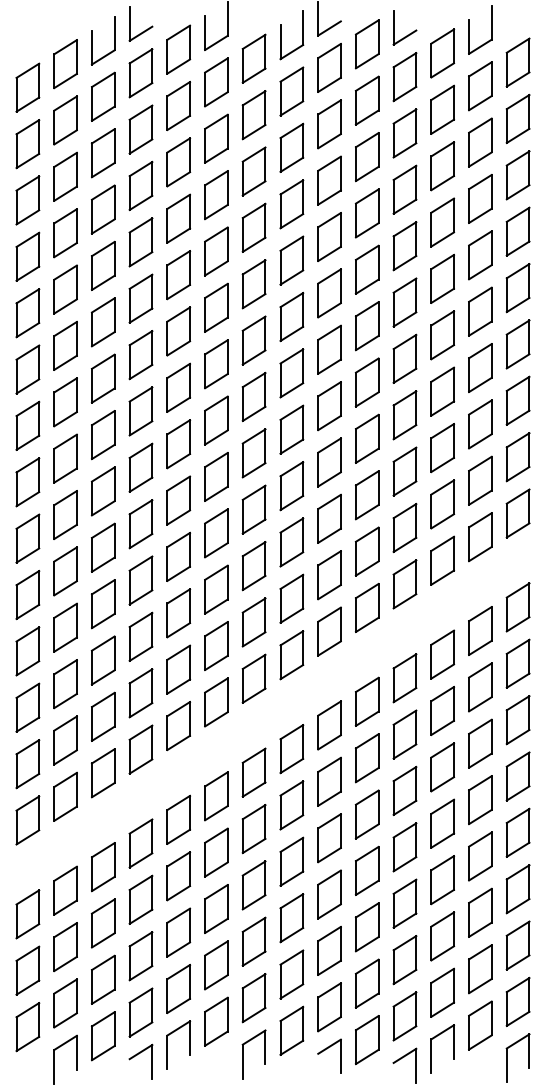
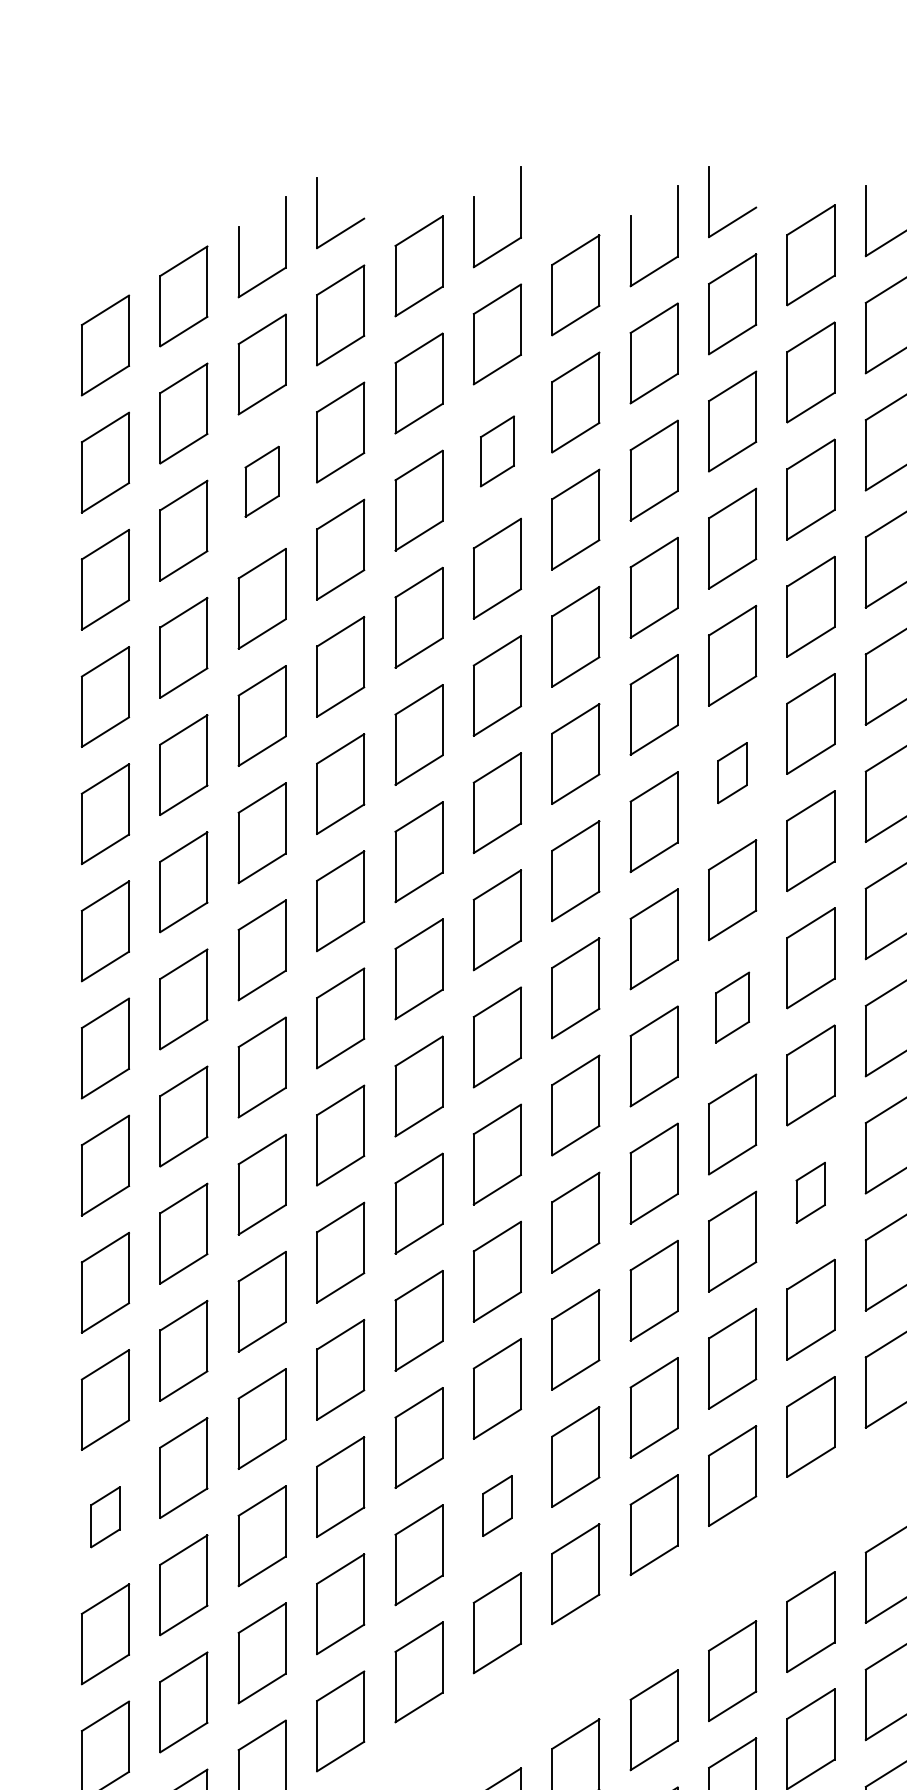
part: (216, 138) -> (497, 451), size x0.7
part: (102, 153) -> (260, 482), size x0.7
part: (329, 293) -> (732, 773), size x0.6
part: (329, 406) -> (732, 1008), size x0.7
part: (366, 495) -> (809, 1193), size x0.6
part: (216, 645) -> (497, 1504), size x0.6
part: (27, 651) -> (104, 1517), size x0.6

